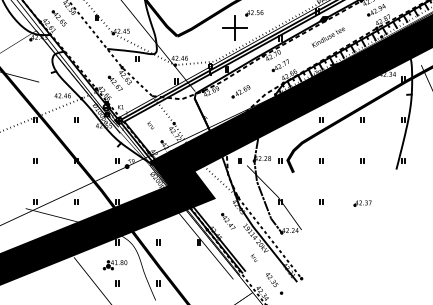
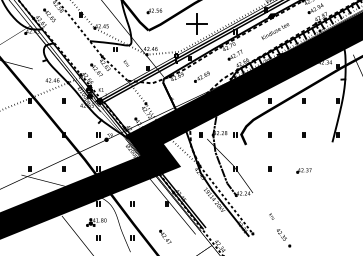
part: (254, 13) -> (154, 11), moved
text: (150, 125) -> (126, 63), moved
part: (228, 221) -> (165, 237), moved
text: (253, 257) -> (271, 216), moved
part: (274, 283) -> (283, 237), moved

